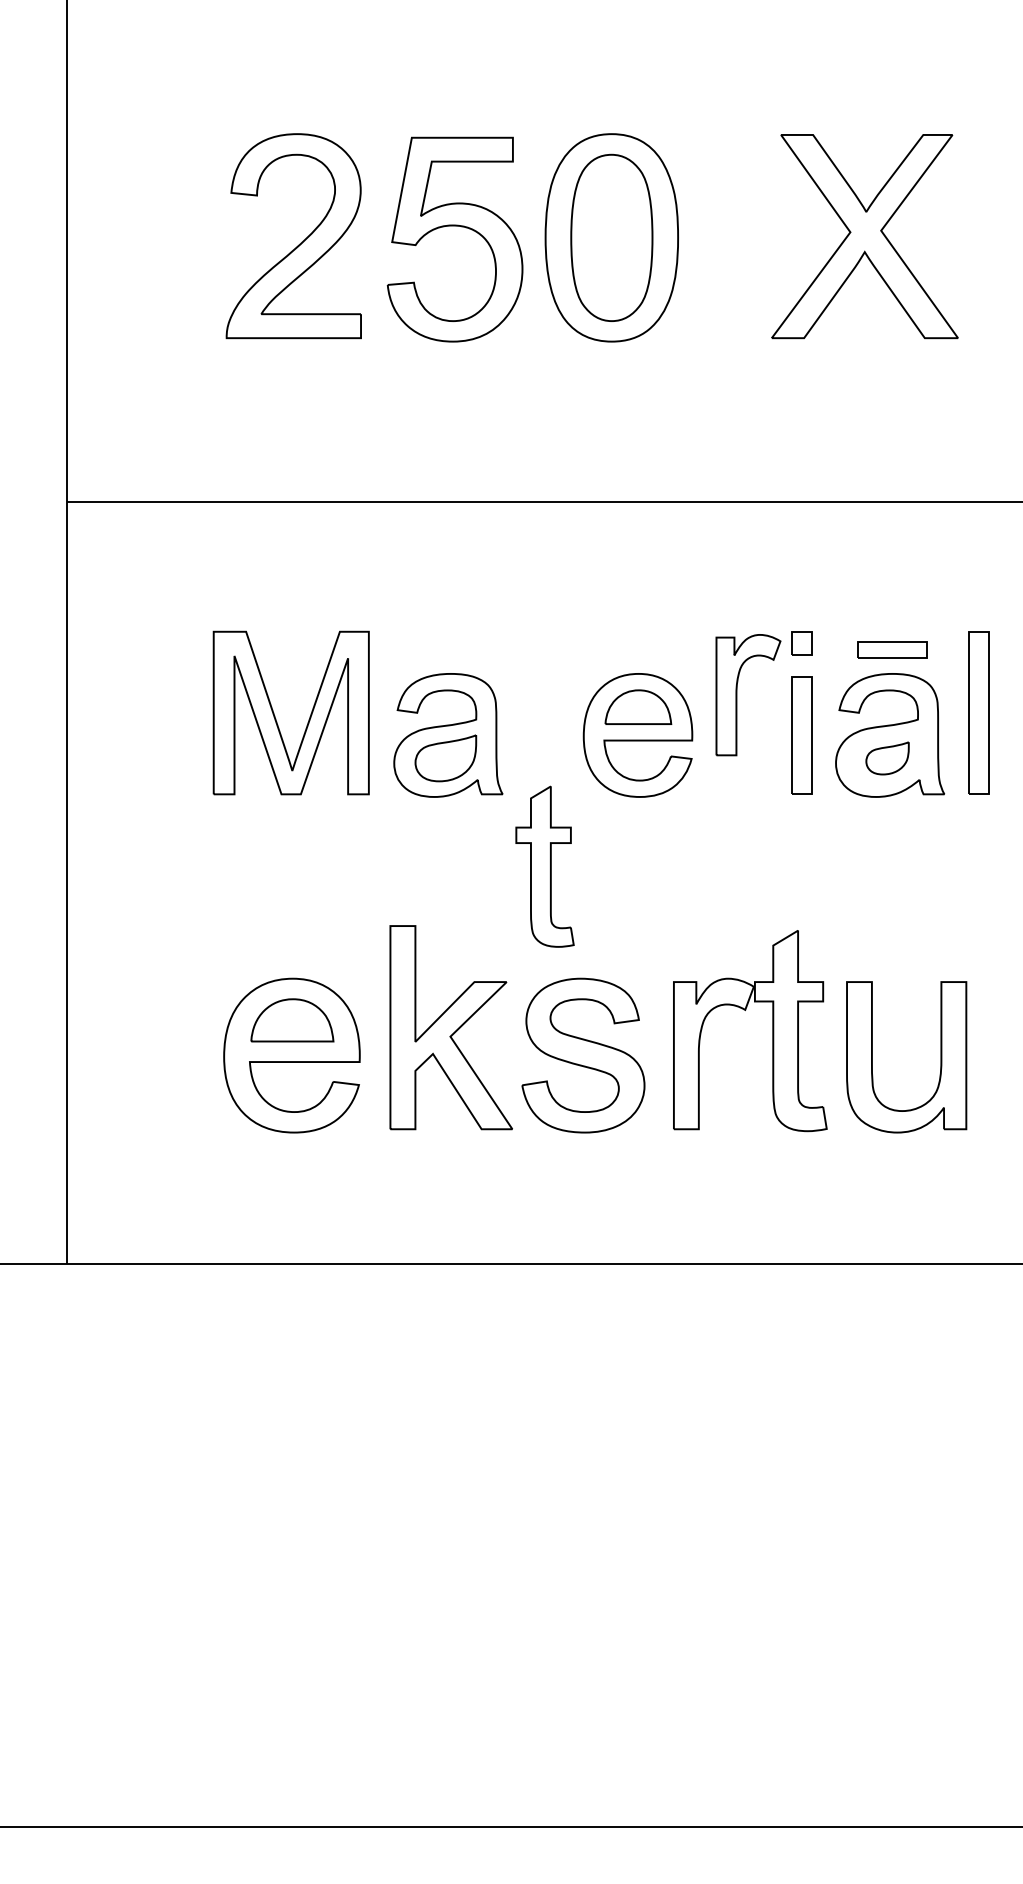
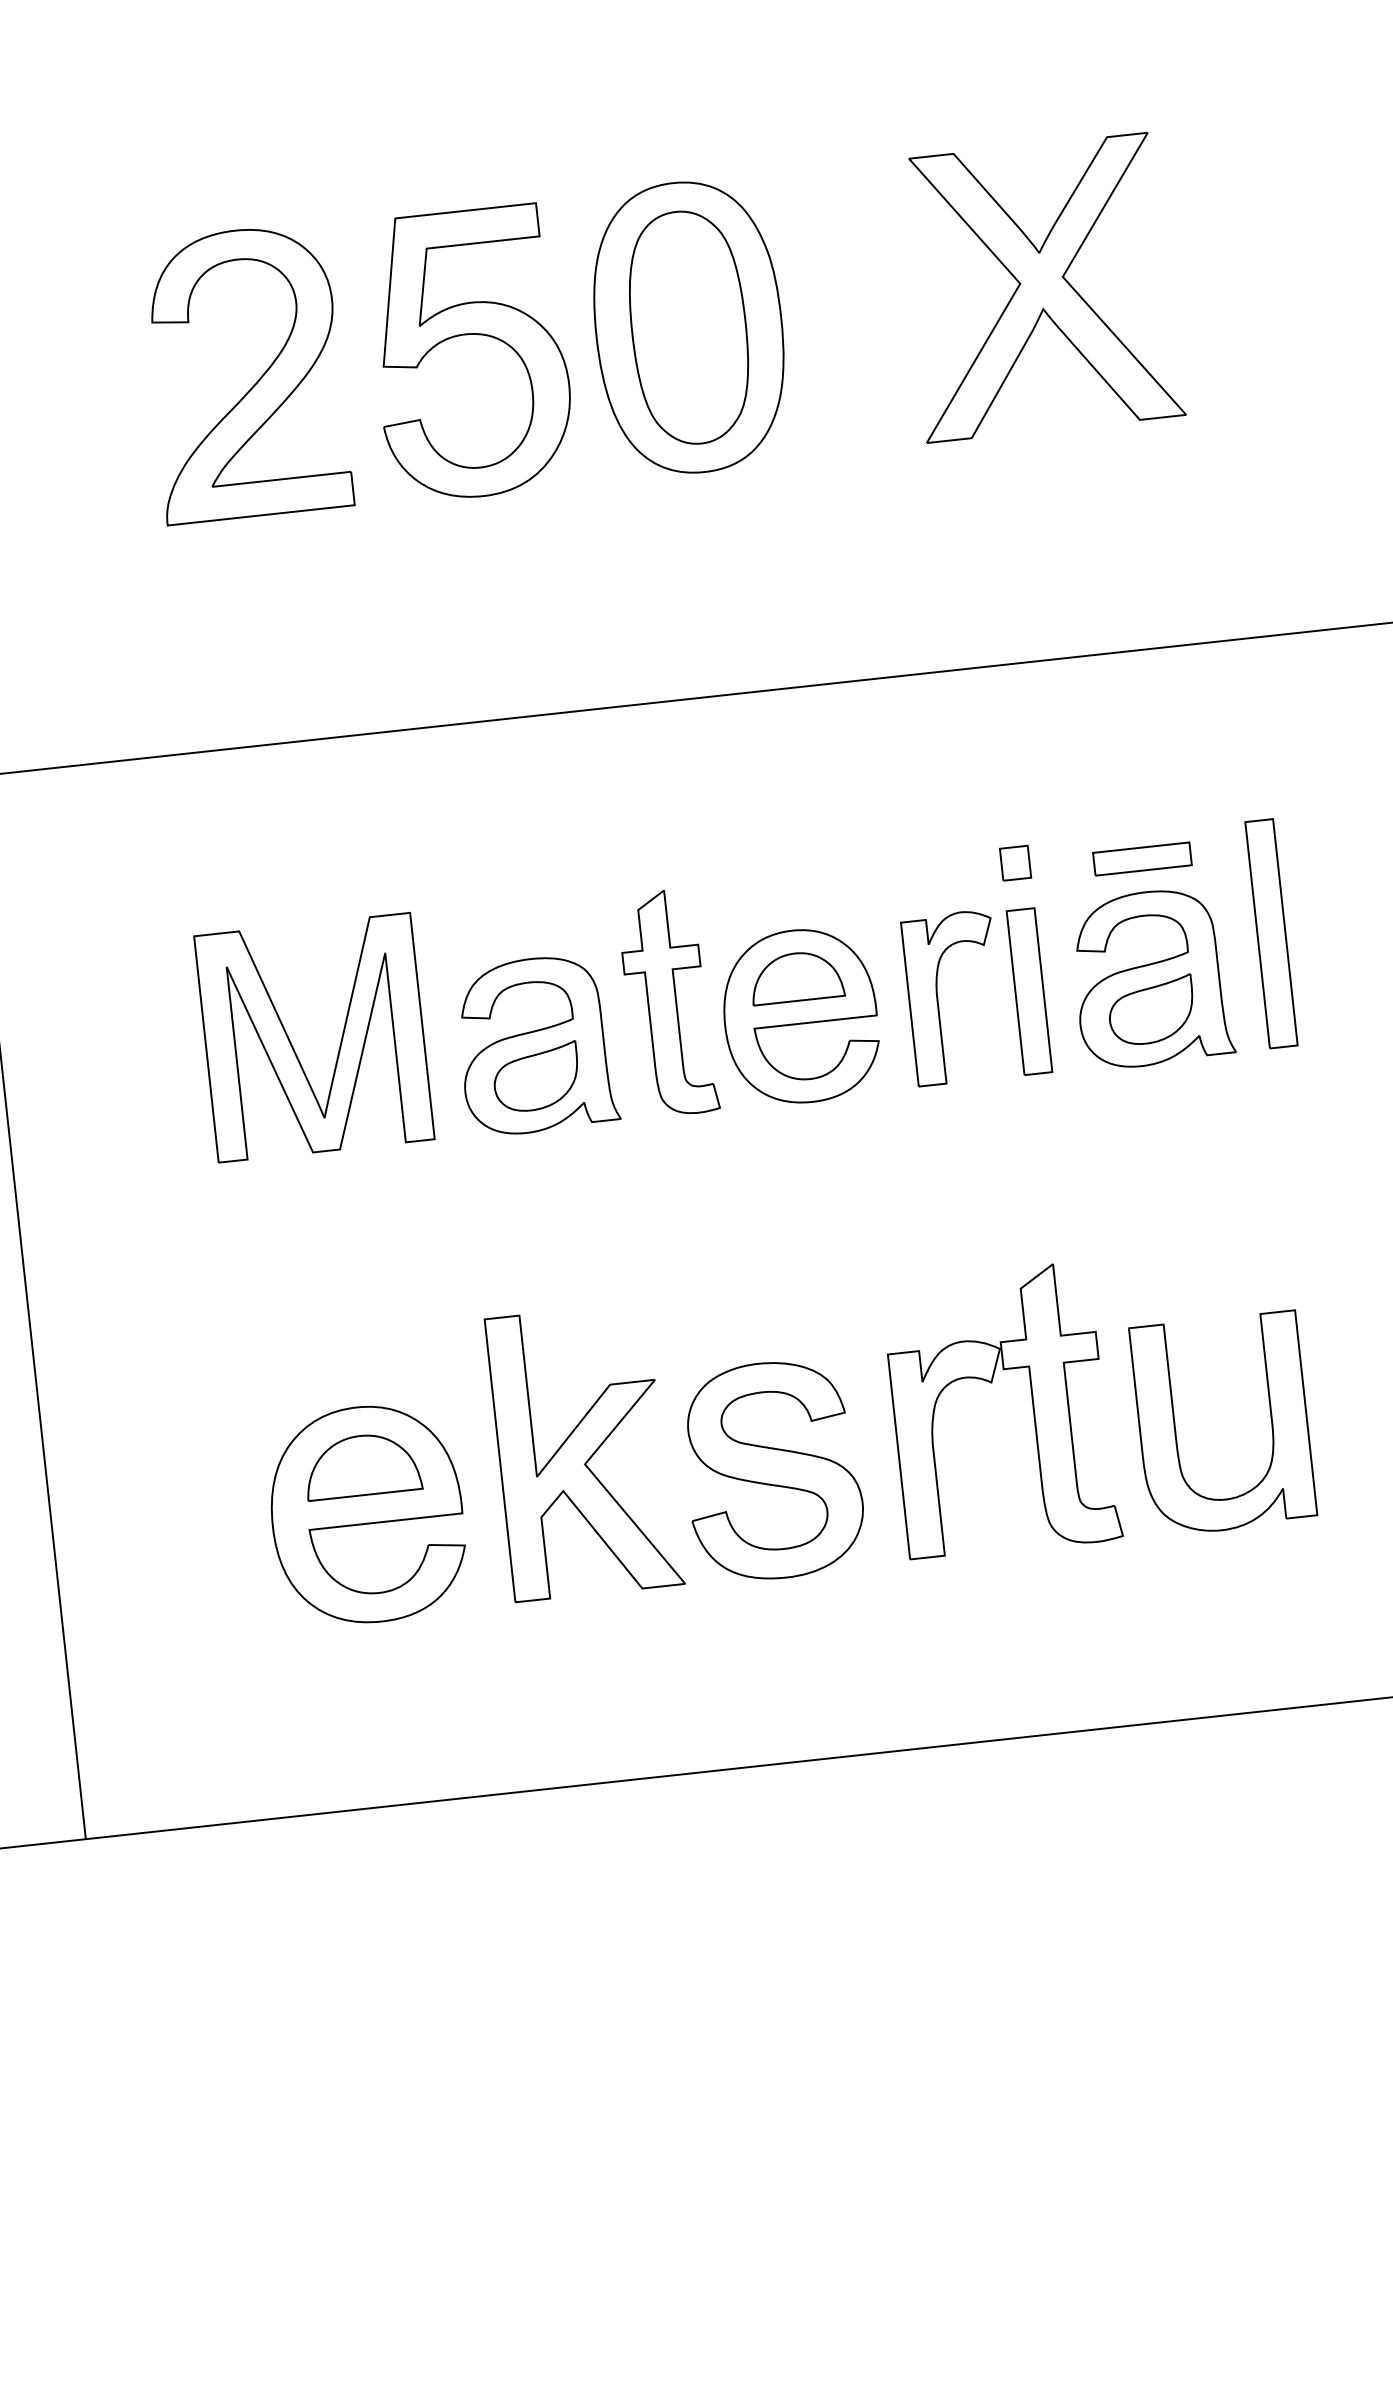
part: (737, 695) -> (938, 1000), moved
part: (887, 758) -> (1151, 1010), size x1.43
part: (544, 866) -> (667, 1002), moved

